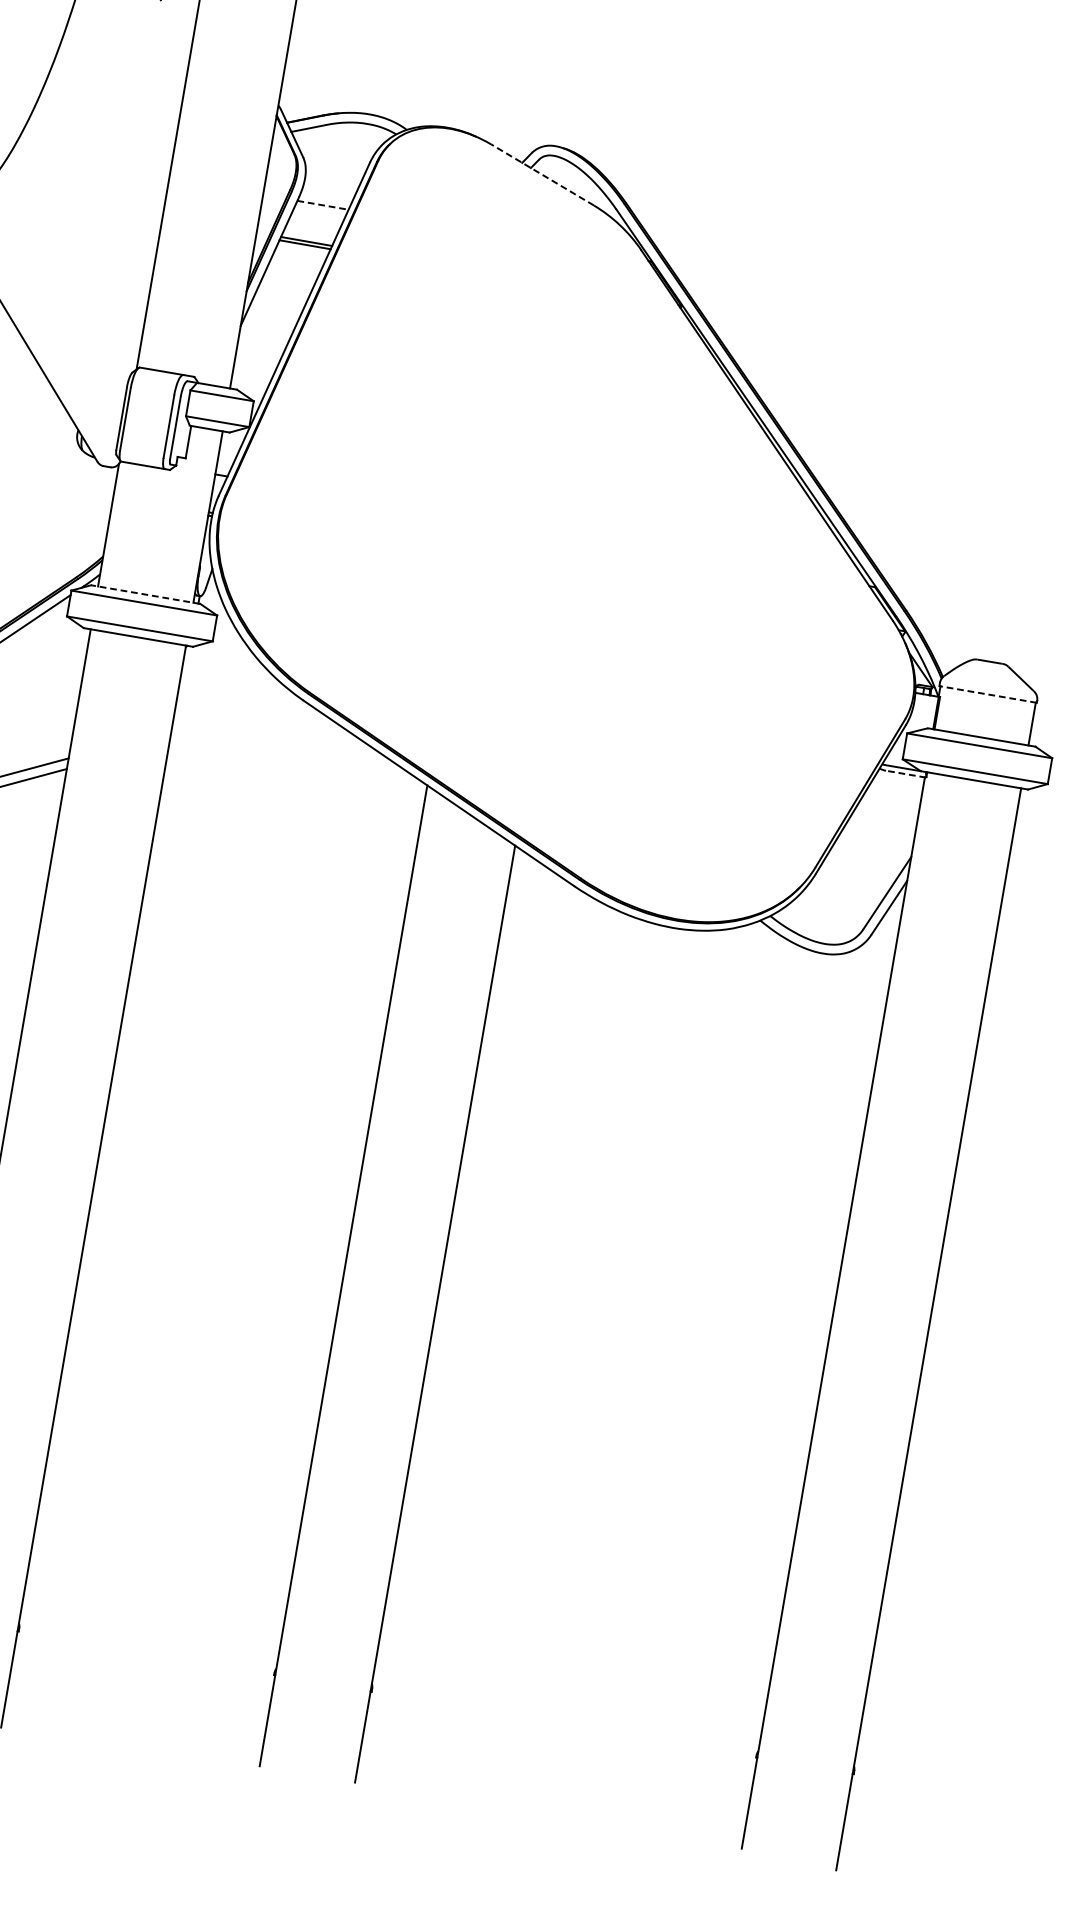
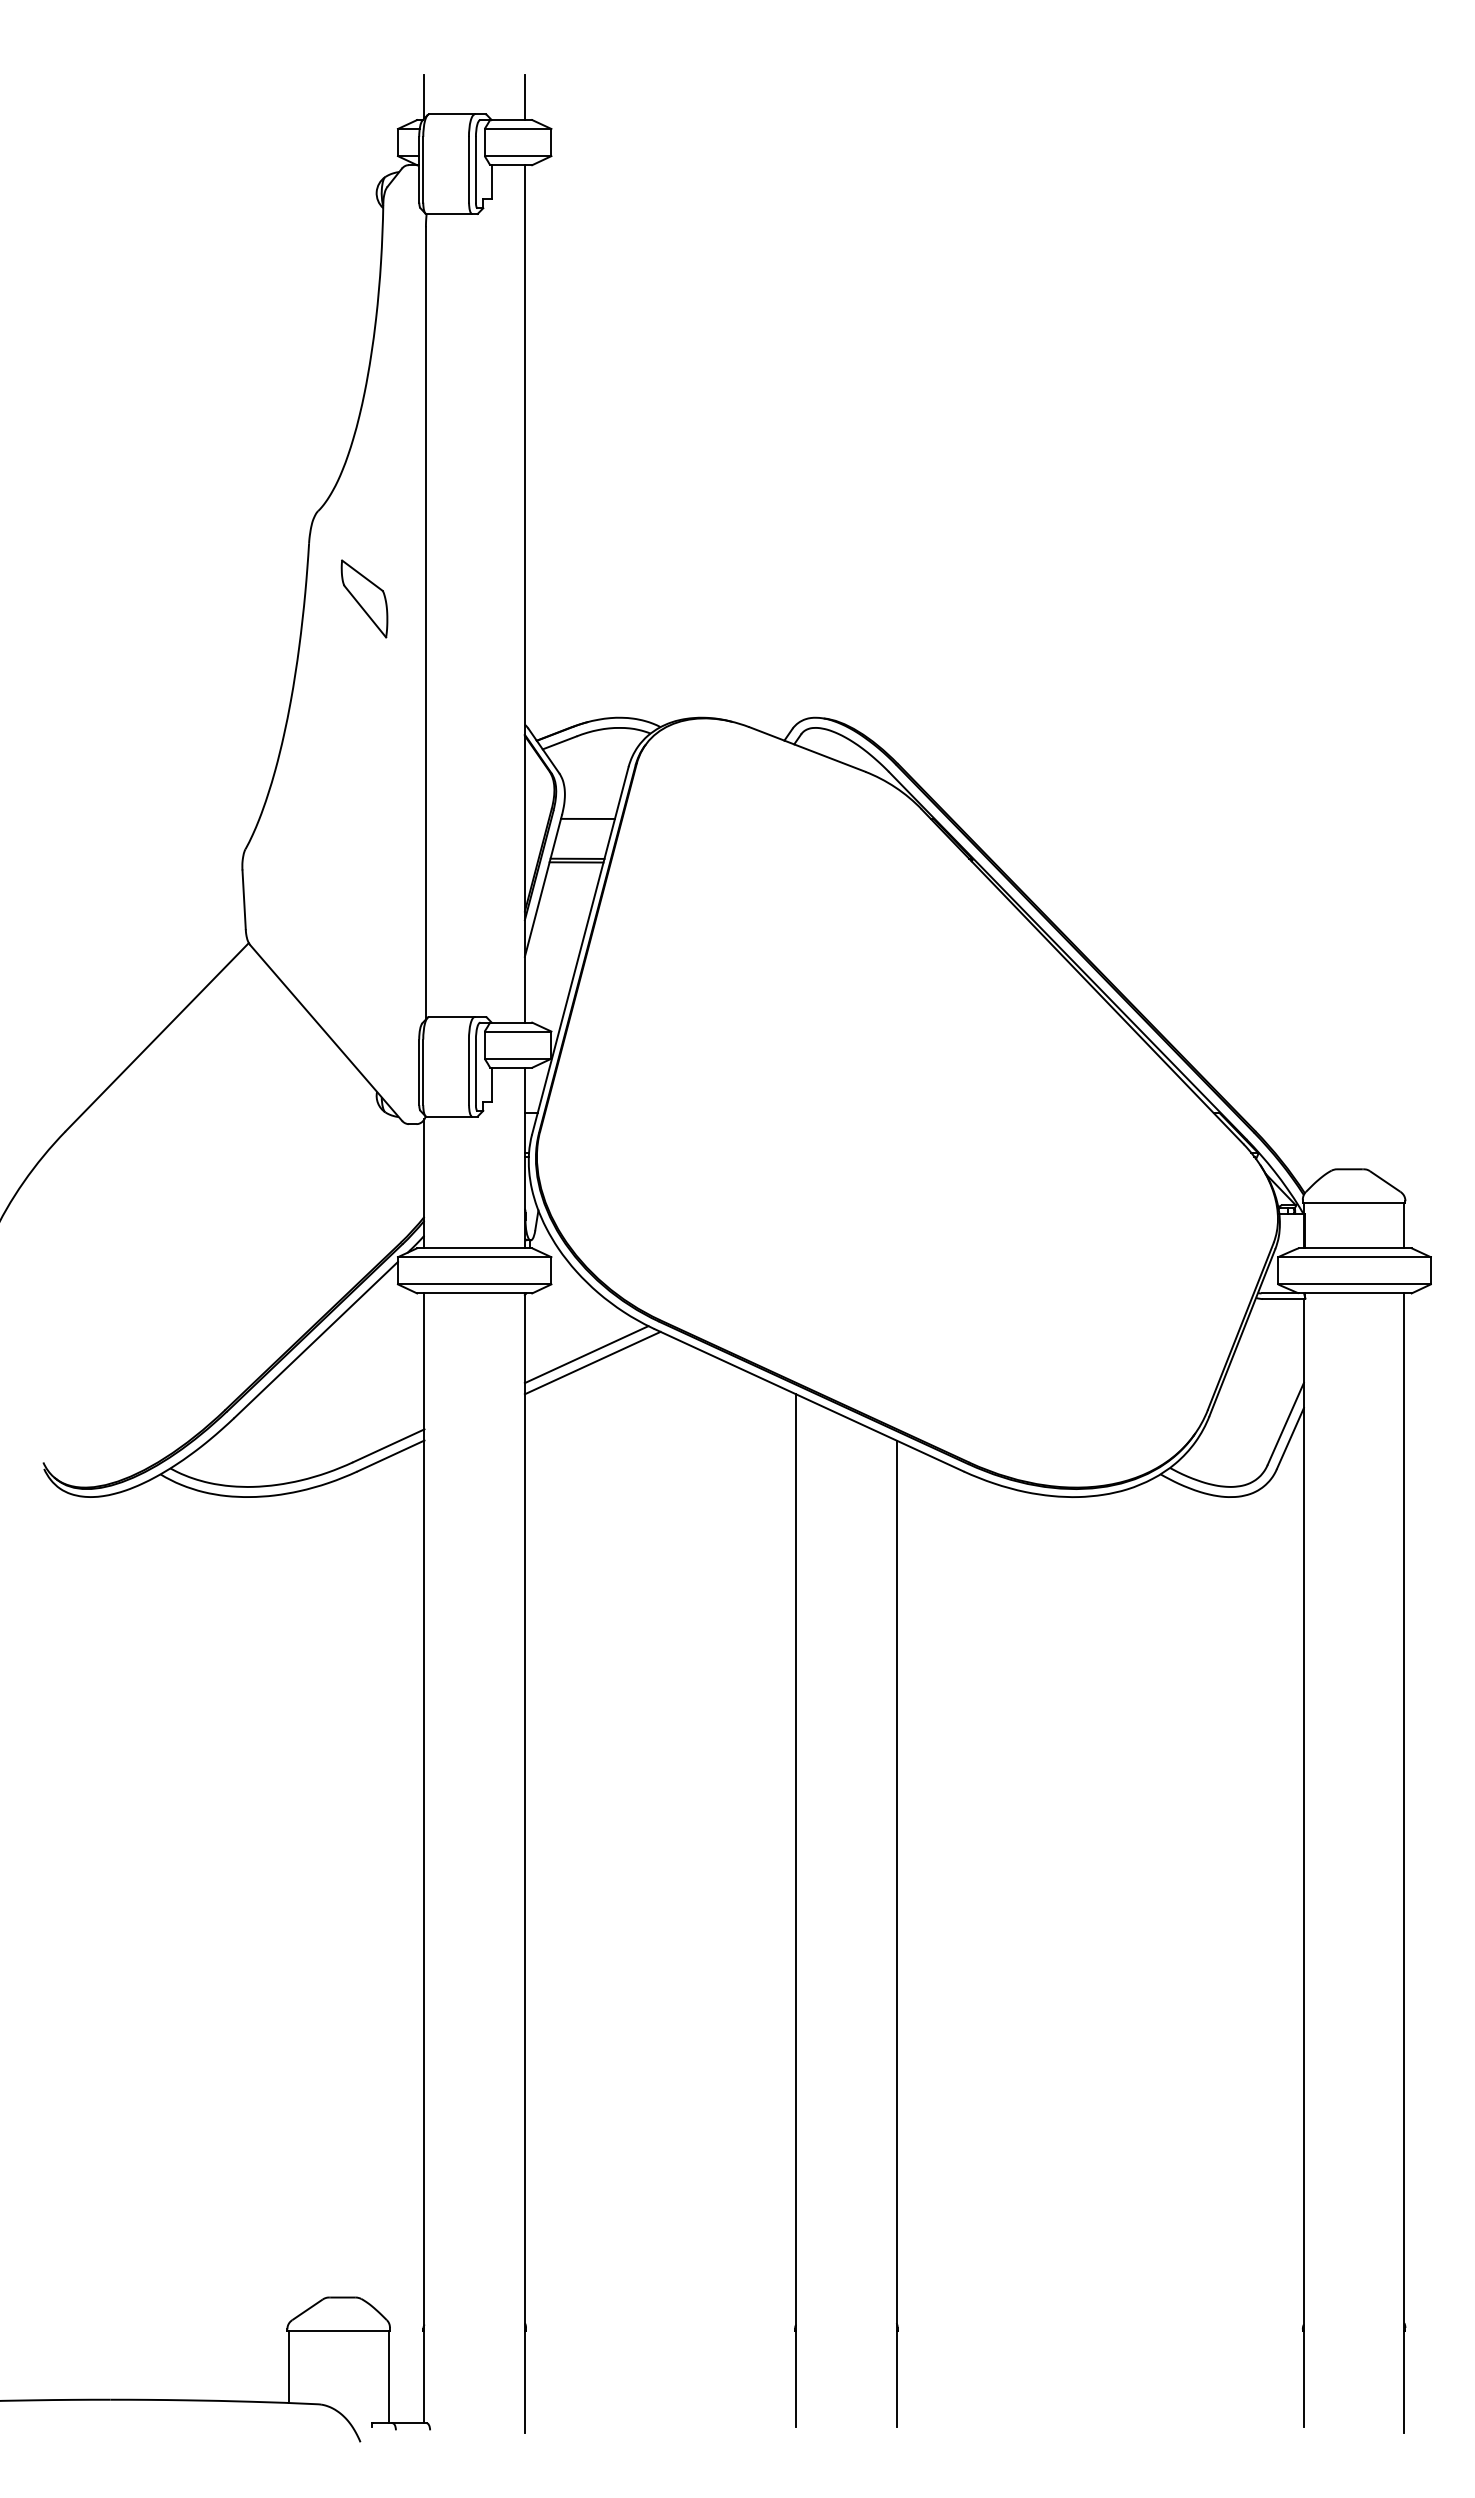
line: (541, 174) -> (806, 749), dashed -> solid
line: (322, 204) -> (587, 818), dashed -> solid
line: (145, 594) -> (474, 1248), dashed -> solid
line: (987, 694) -> (1353, 1203), dashed -> solid
line: (234, 713) -> (586, 1354), added
line: (239, 722) -> (592, 1362), added
line: (905, 774) -> (1283, 1299), dashed -> solid

